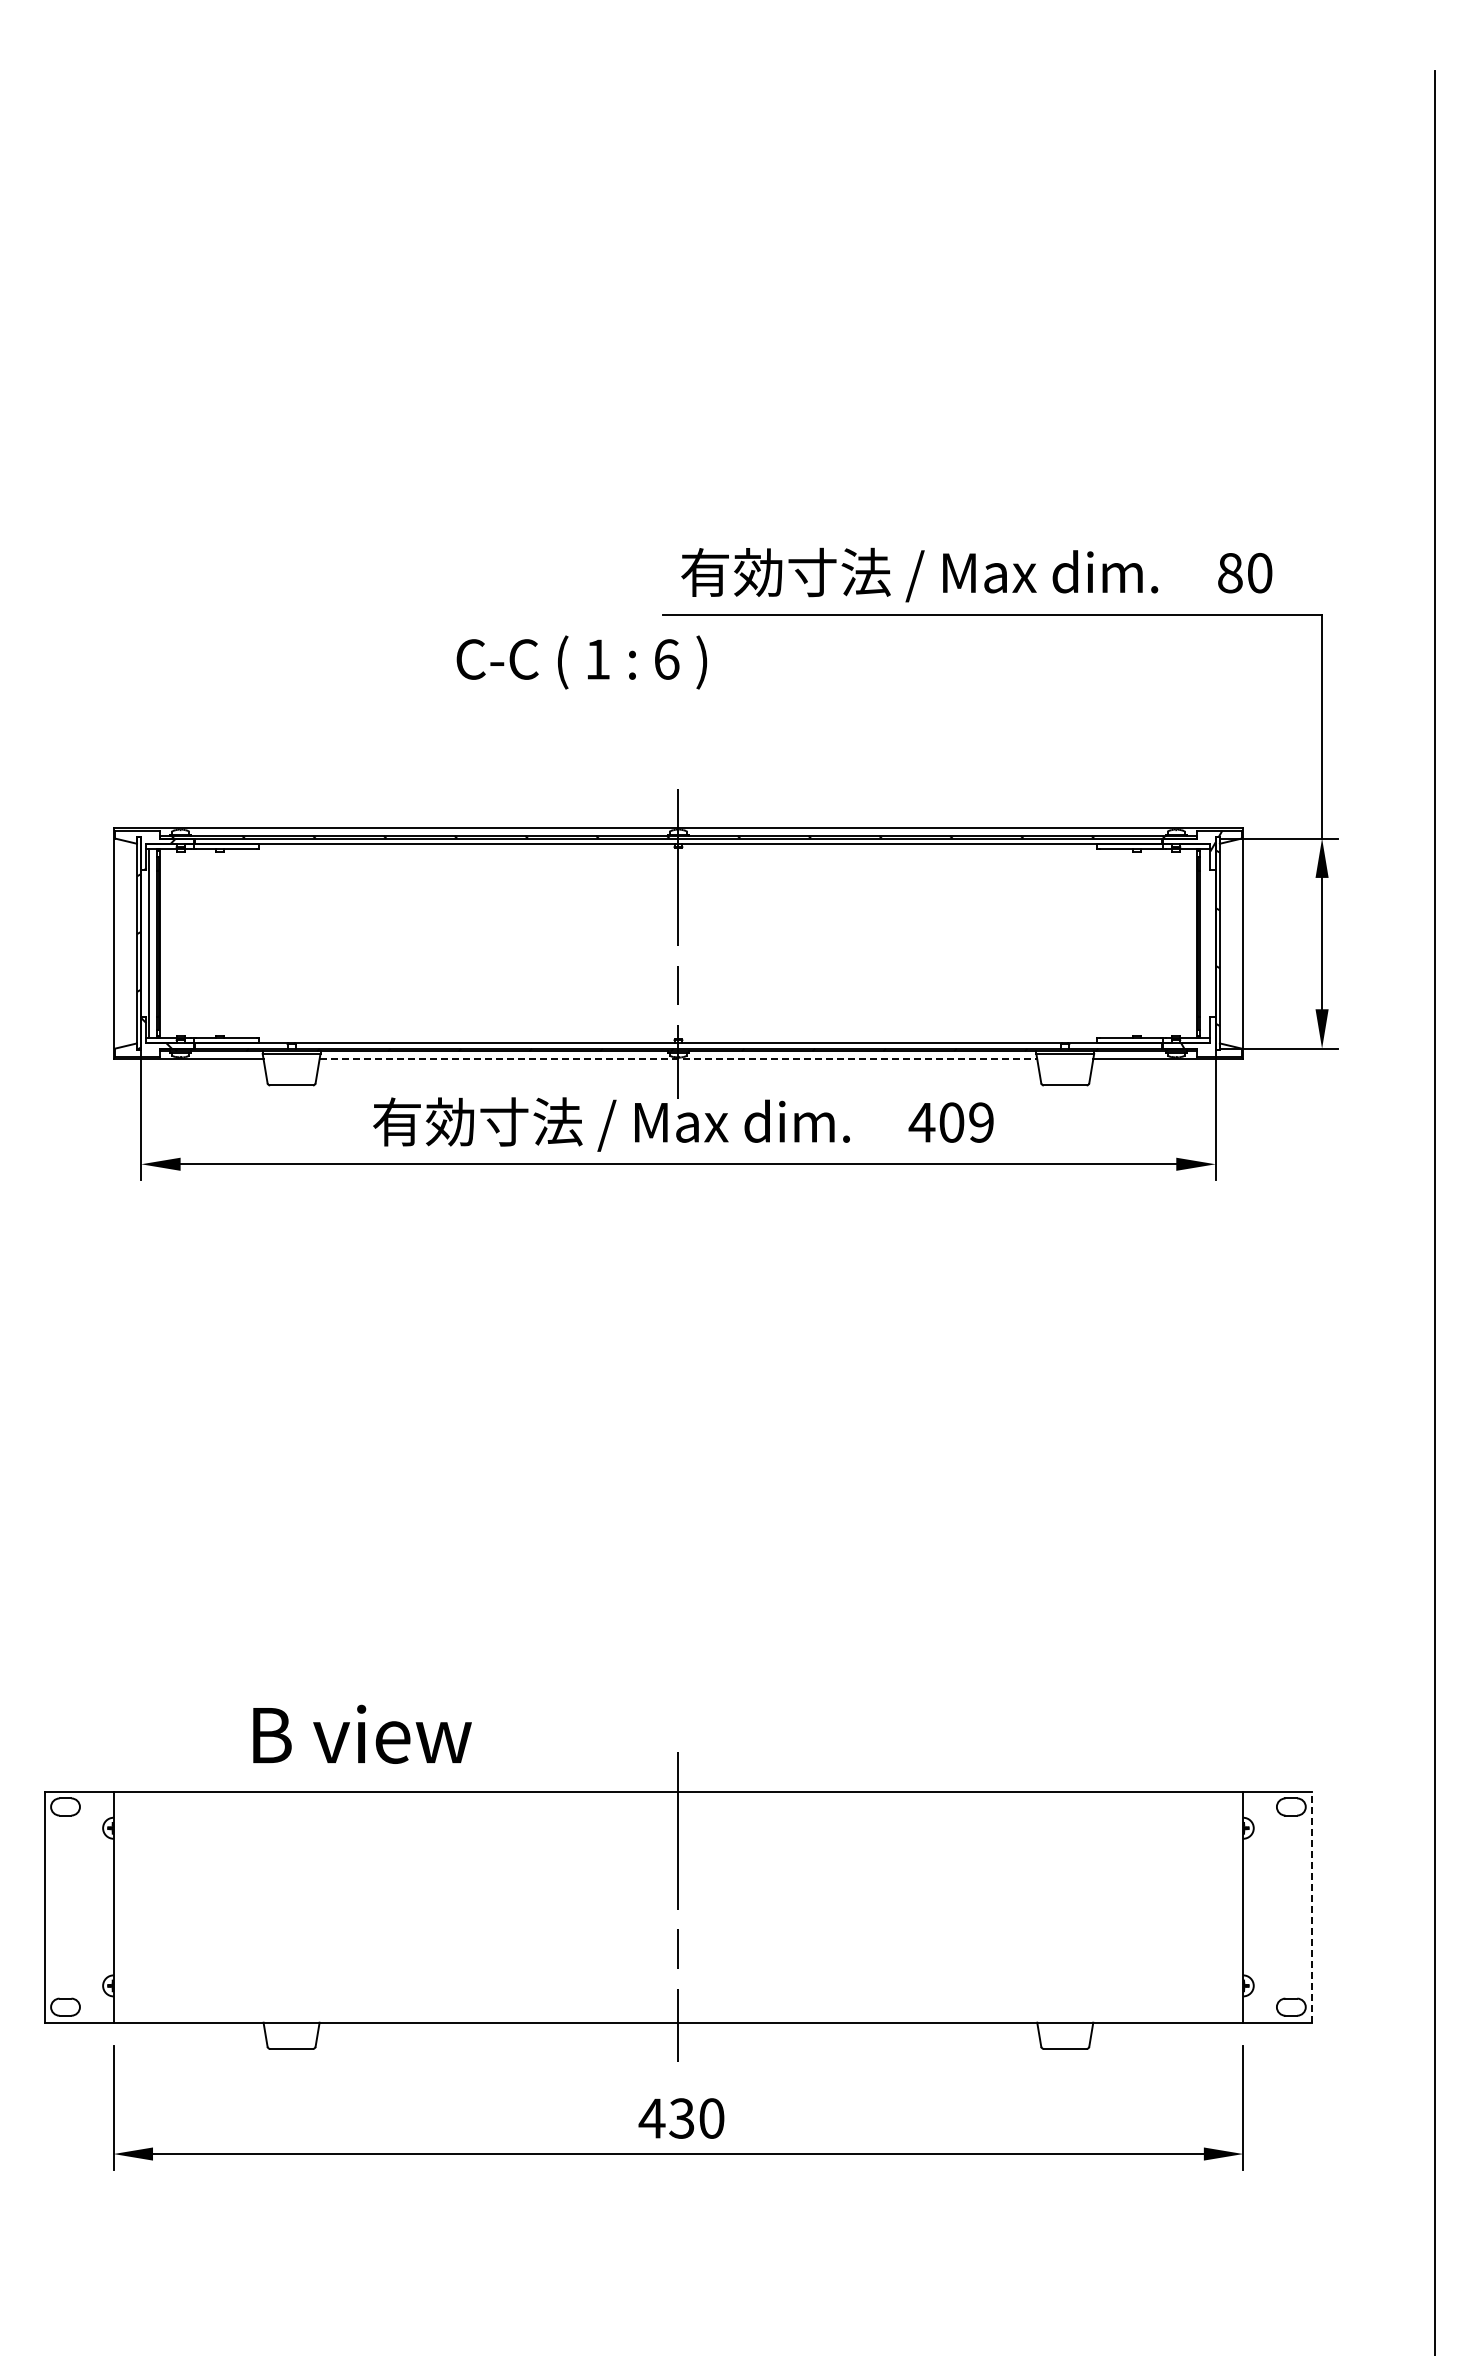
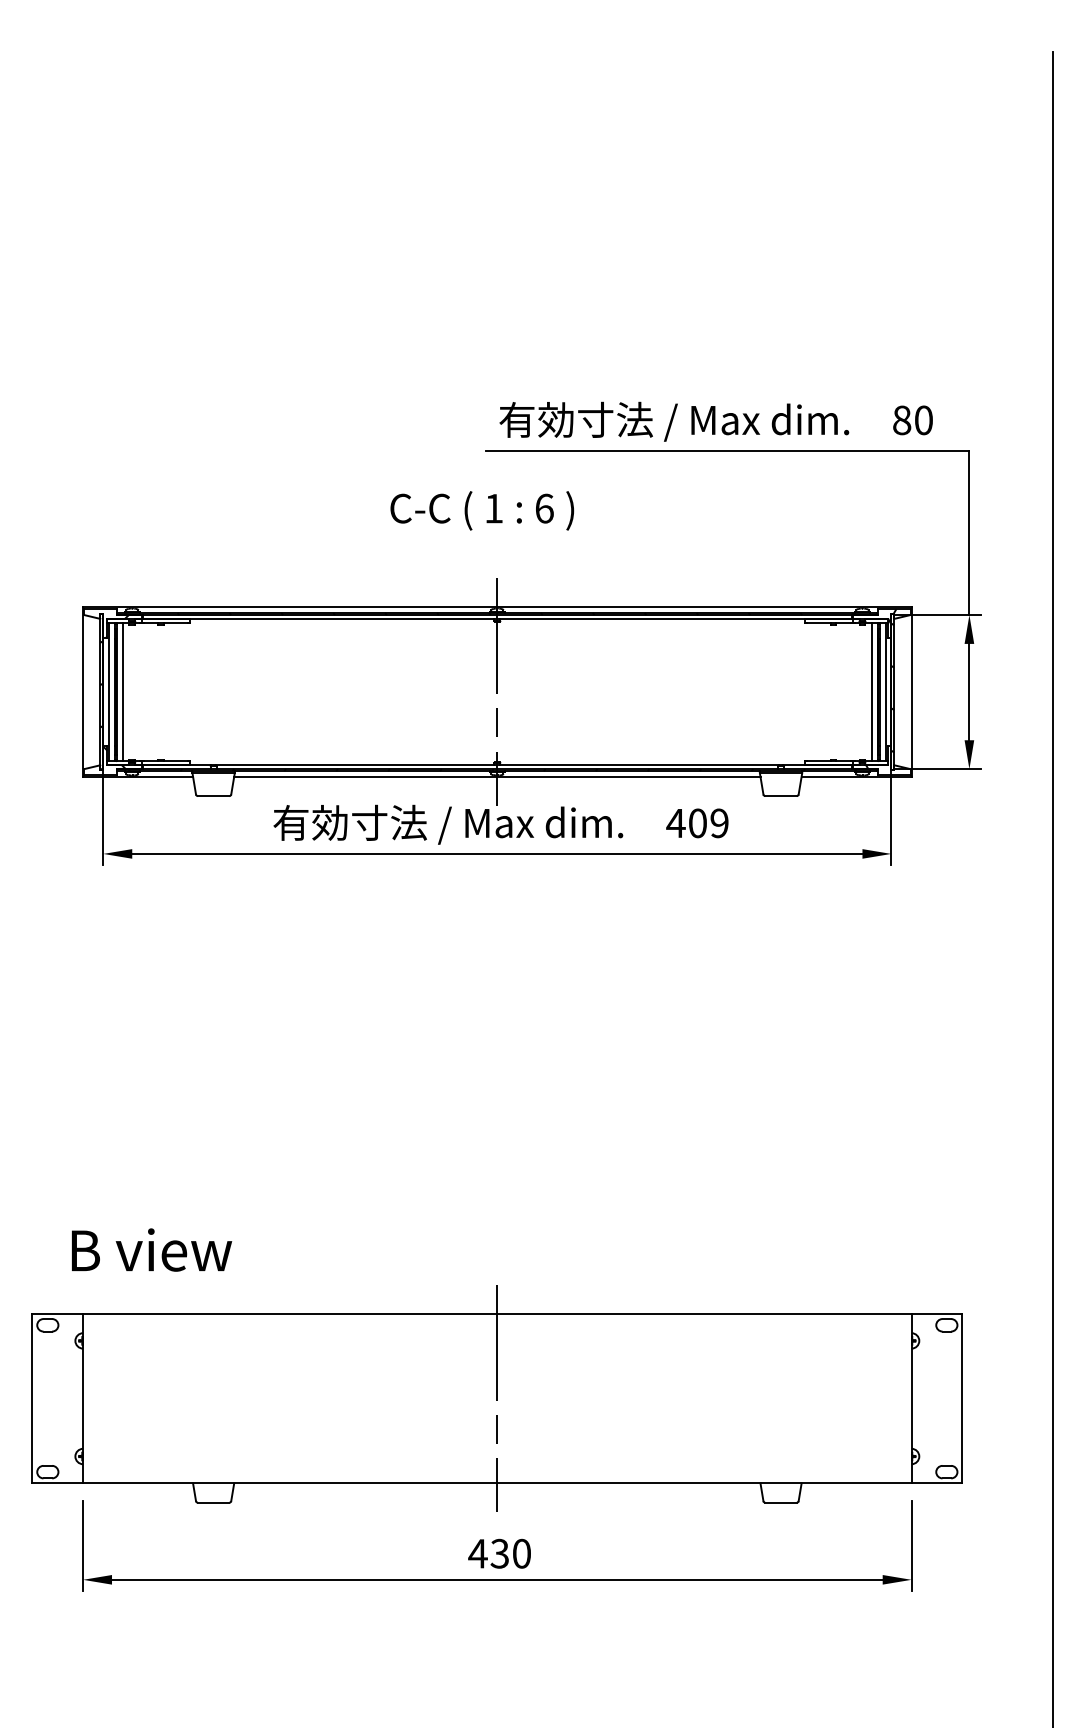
text: (581, 662) -> (481, 510), moved
line: (167, 943) -> (122, 692), added
line: (1189, 943) -> (872, 692), added
line: (1207, 943) -> (885, 692), added
line: (678, 1059) -> (497, 777), dashed -> solid
text: (362, 1733) -> (151, 1249), moved
line: (1312, 1907) -> (962, 1399), dashed -> solid

